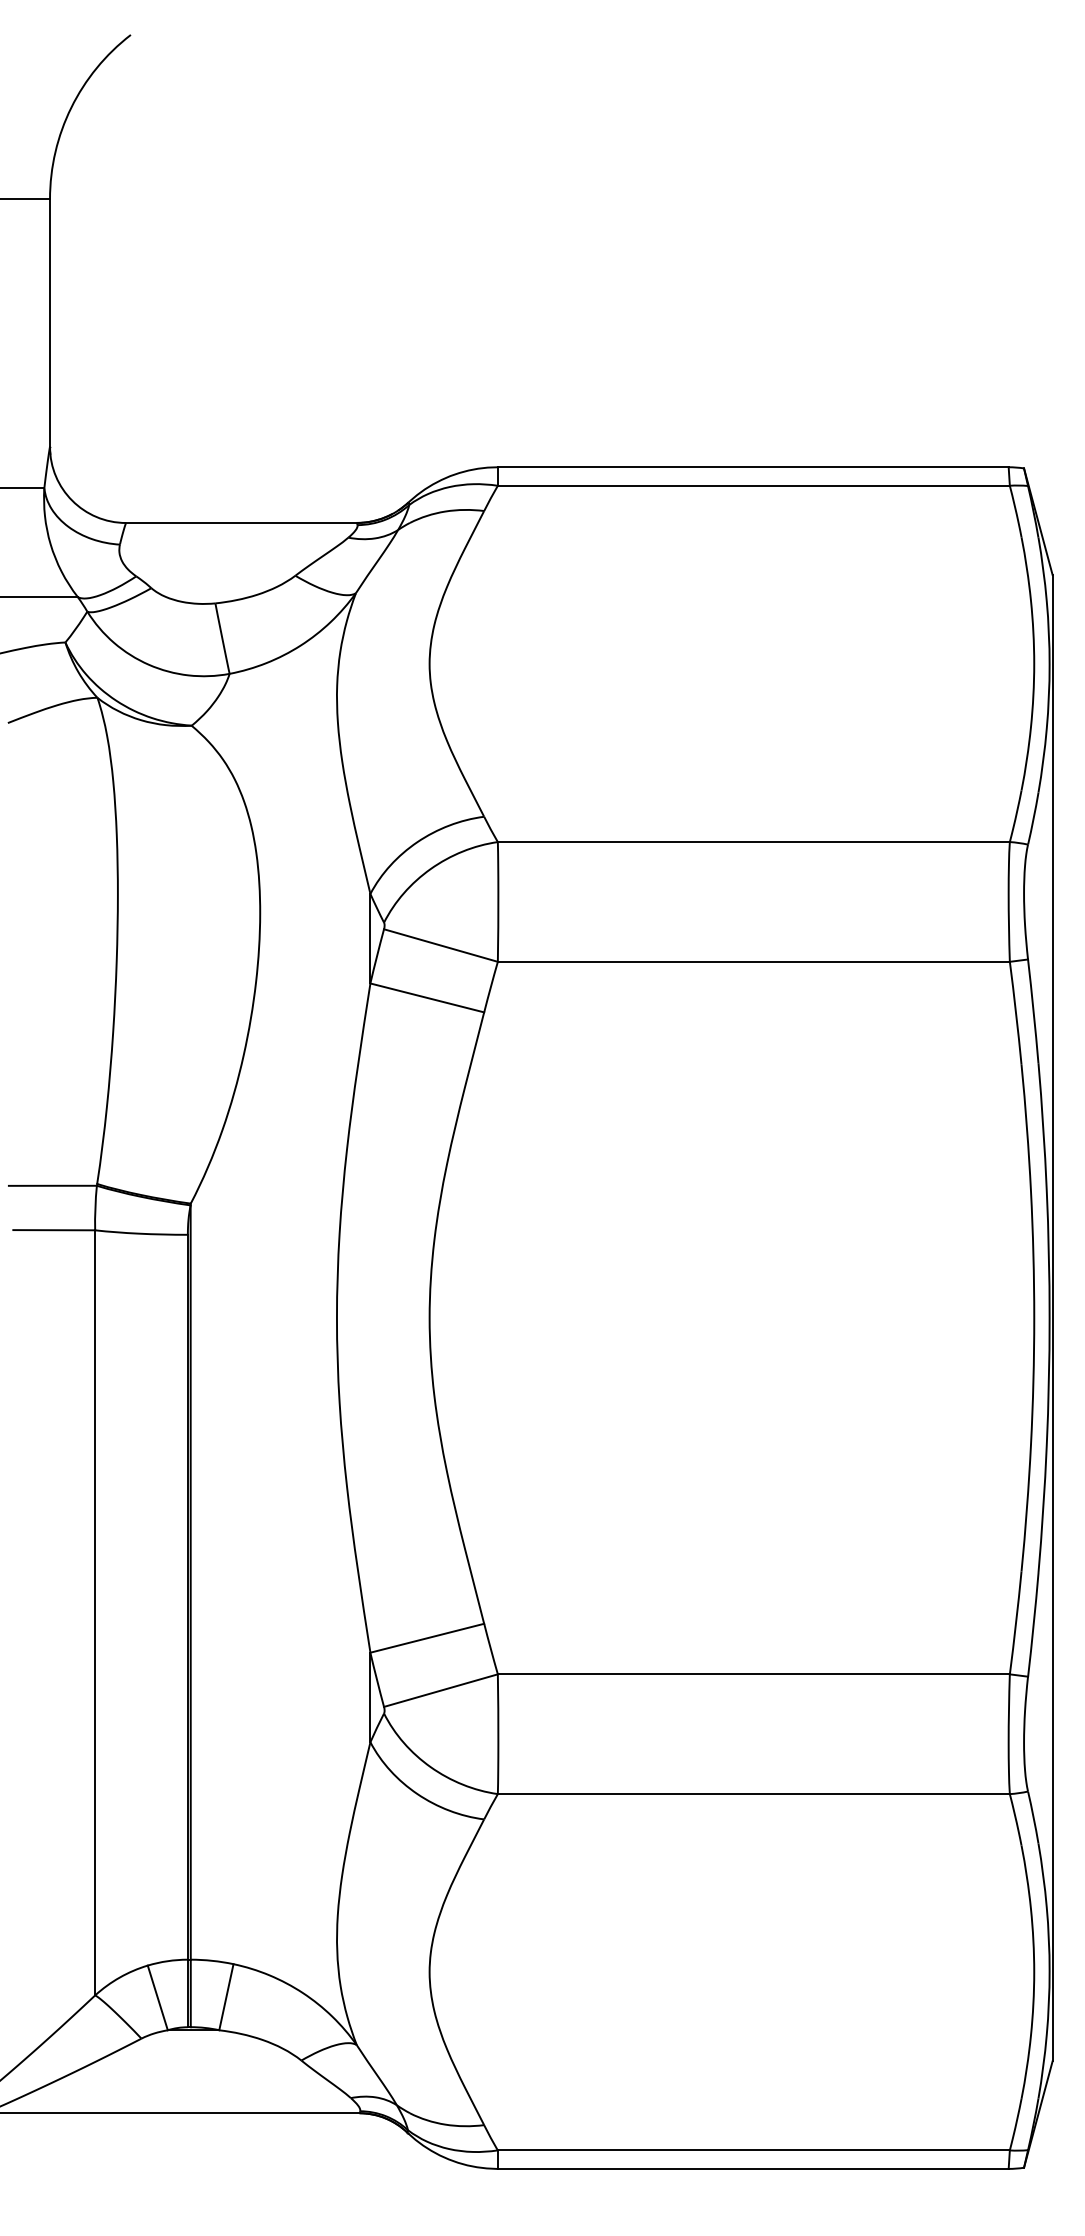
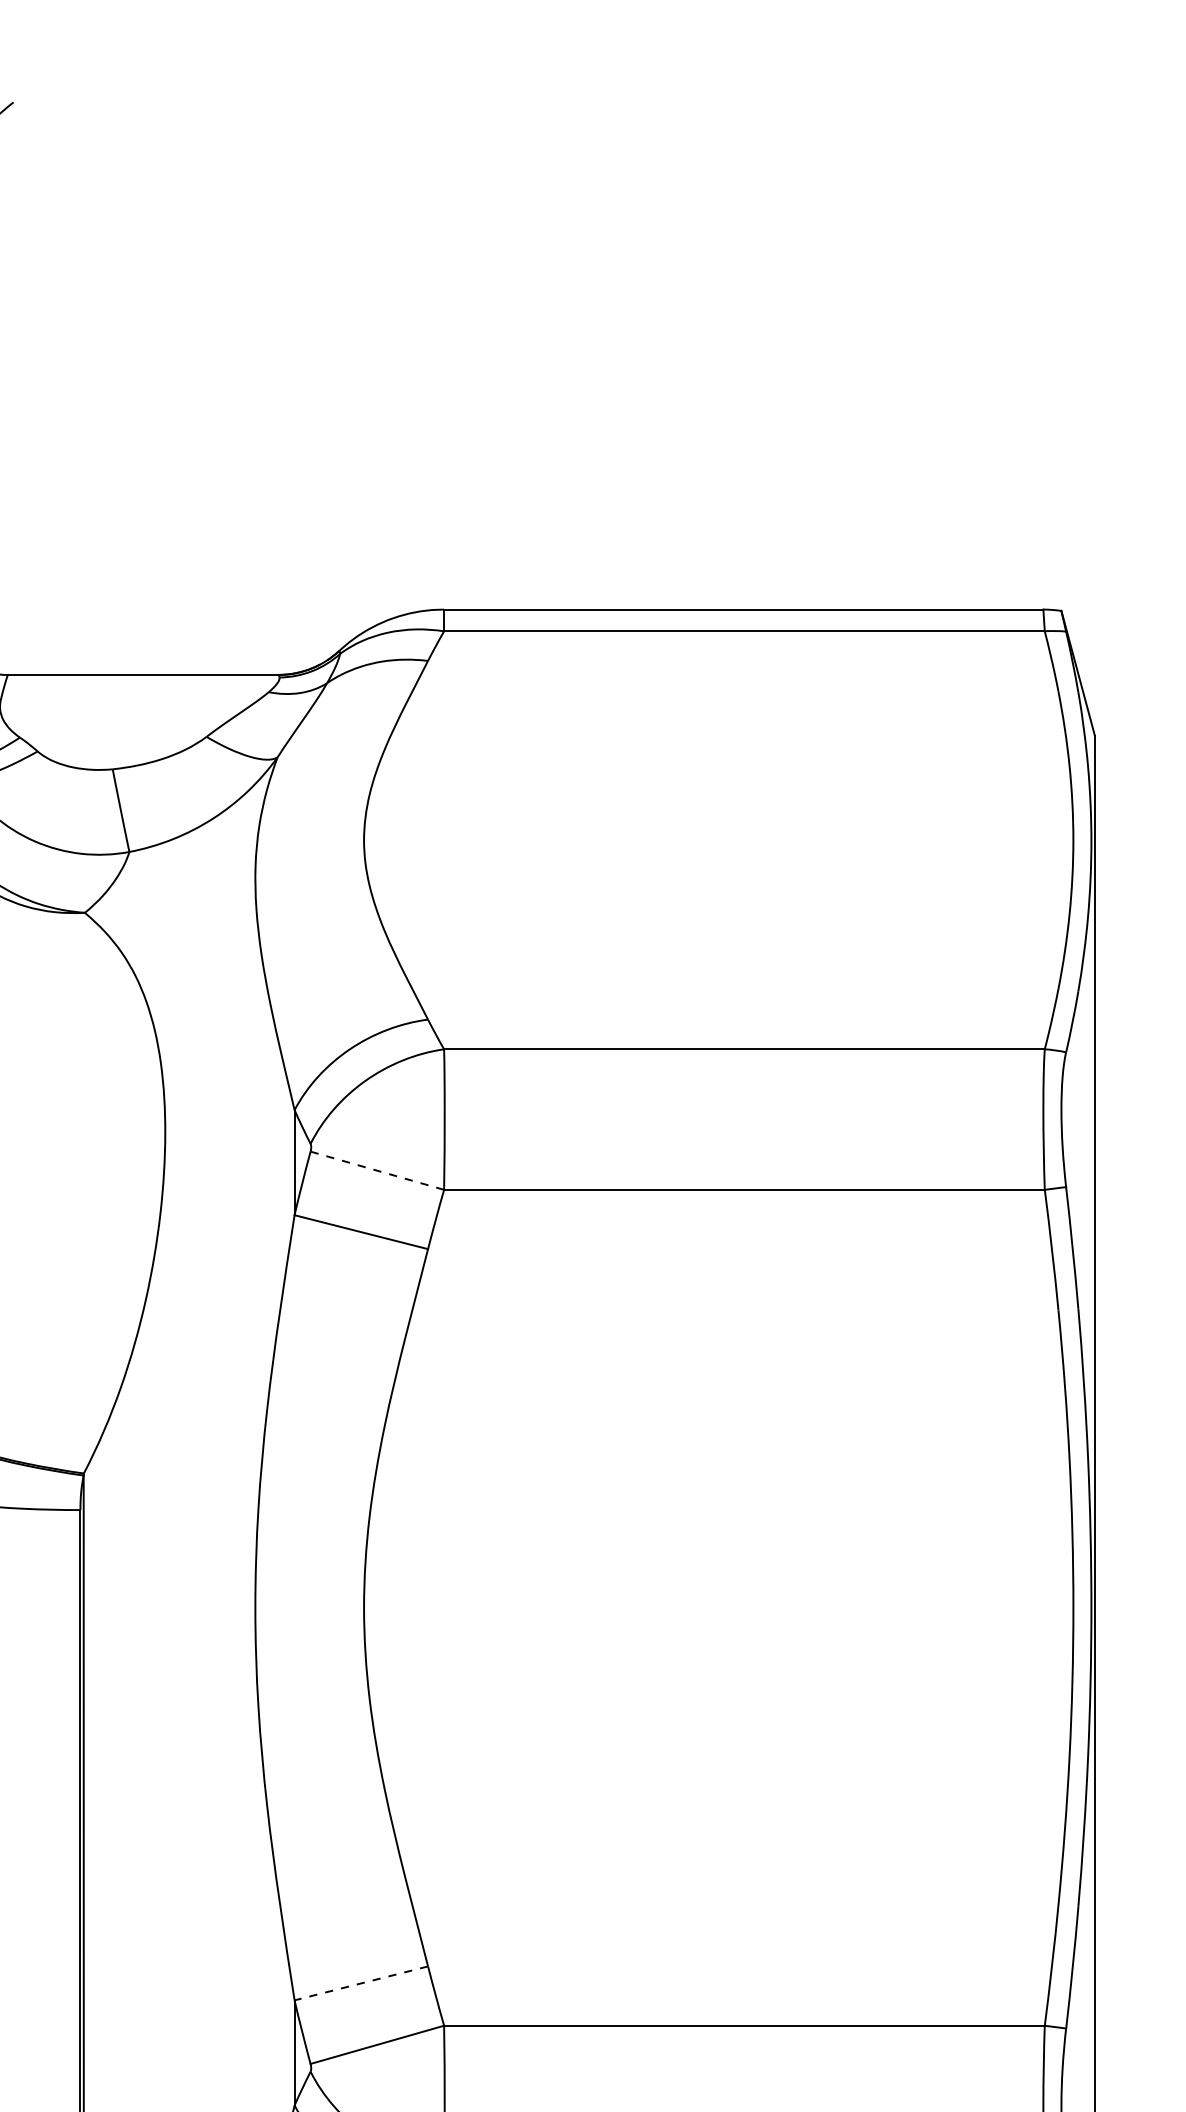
line: (440, 945) -> (376, 1170), solid -> dashed
line: (427, 1638) -> (361, 1983), solid -> dashed

